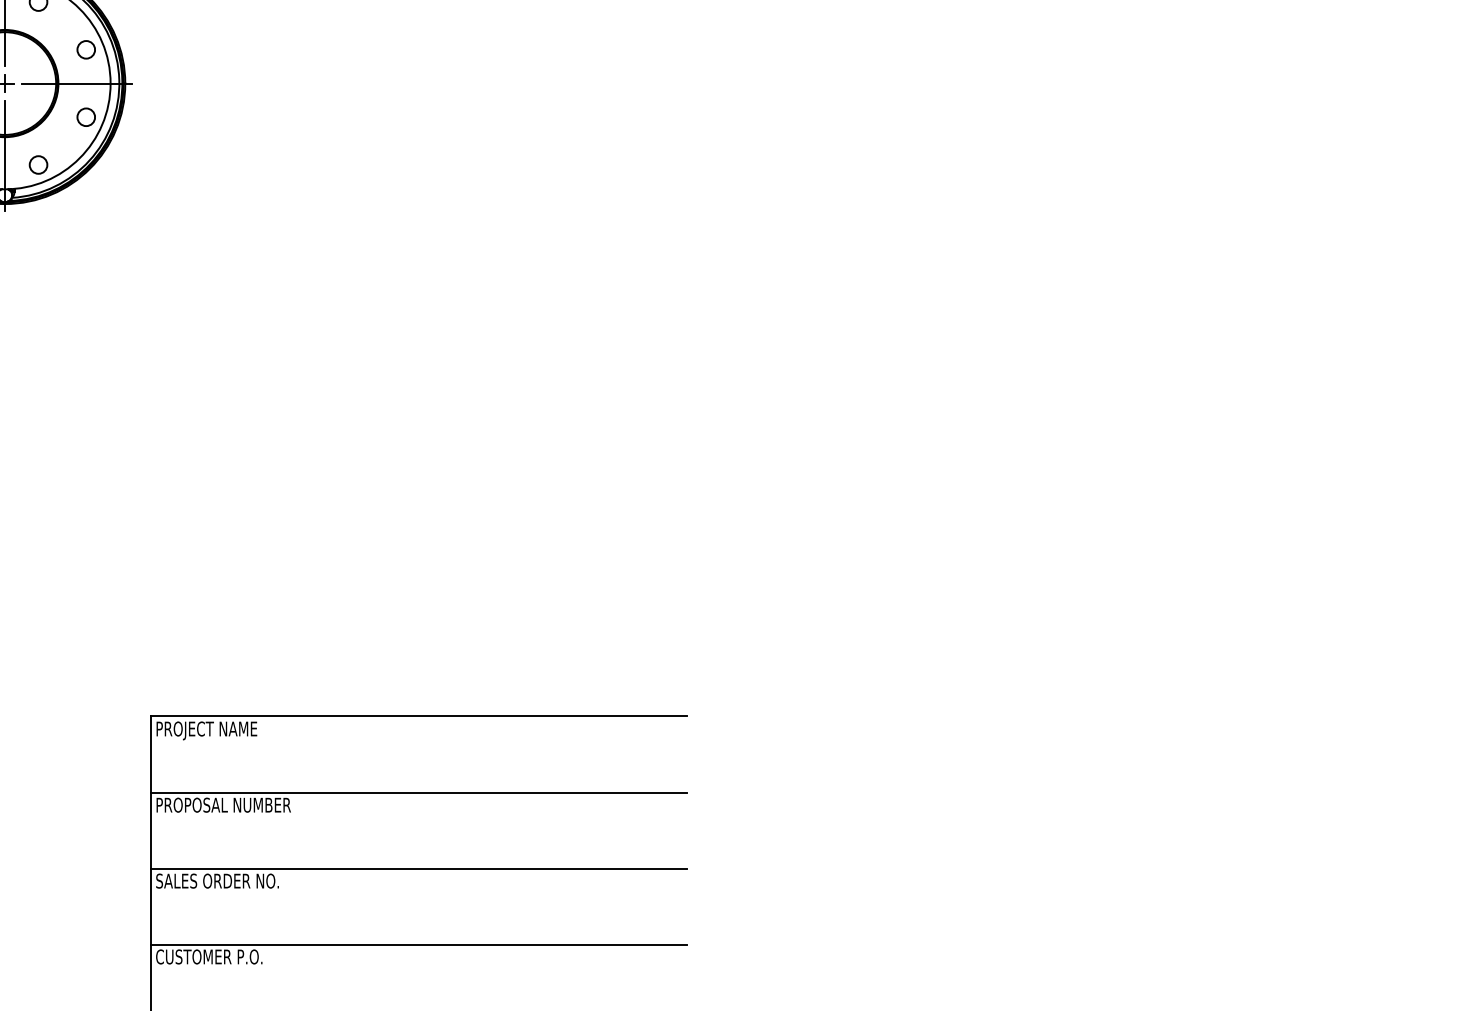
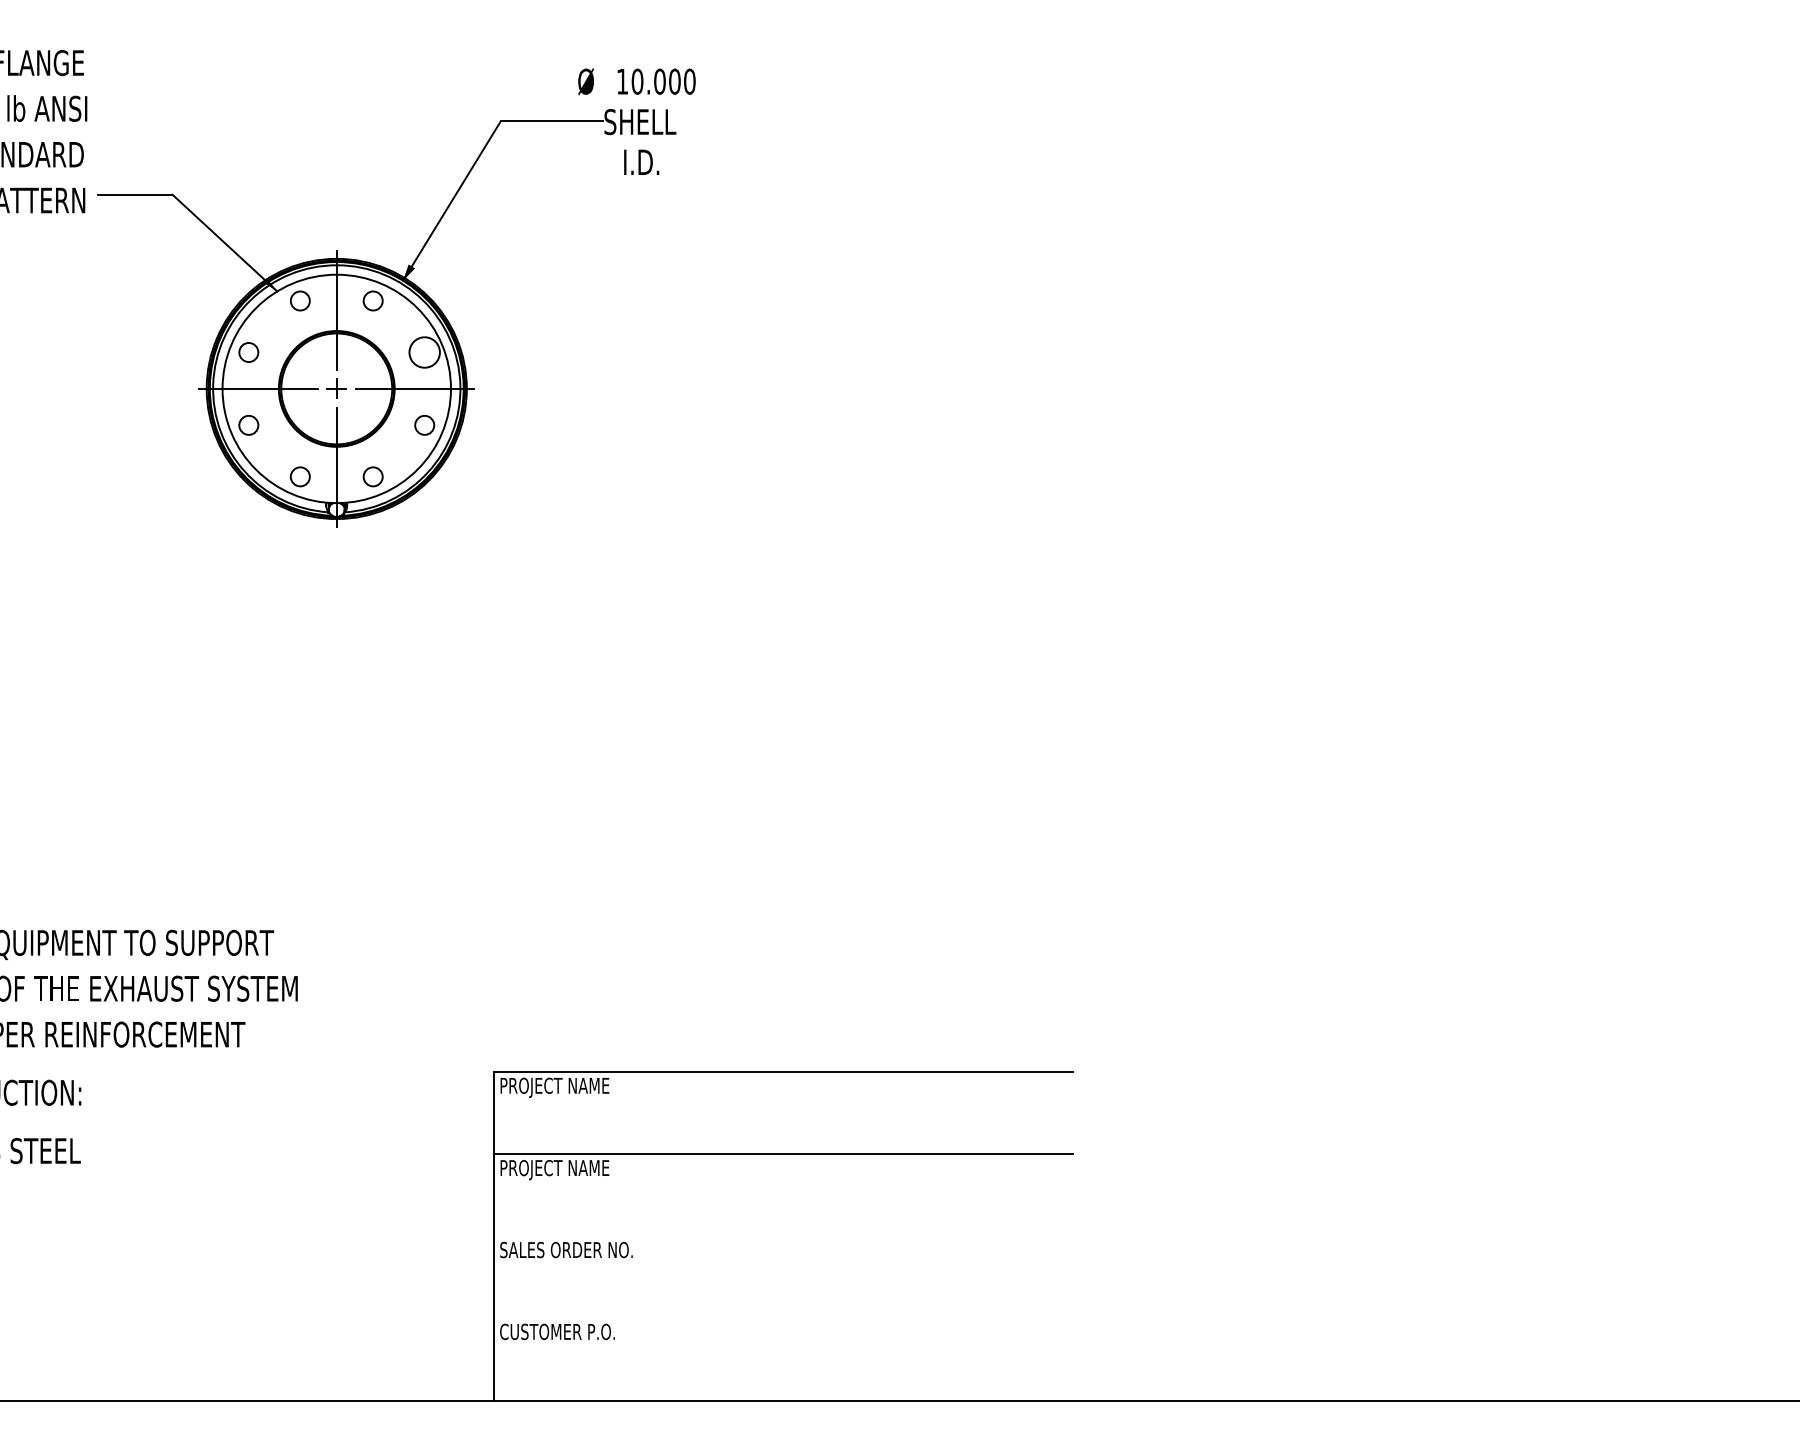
circle: (86, 49) -> (424, 352), size x1.6
text: (237, 806) -> (587, 1169), PROPOSAL NUMBER -> PROJECT NAME
line: (418, 868) -> (783, 1236), removed
line: (418, 944) -> (783, 1318), removed

